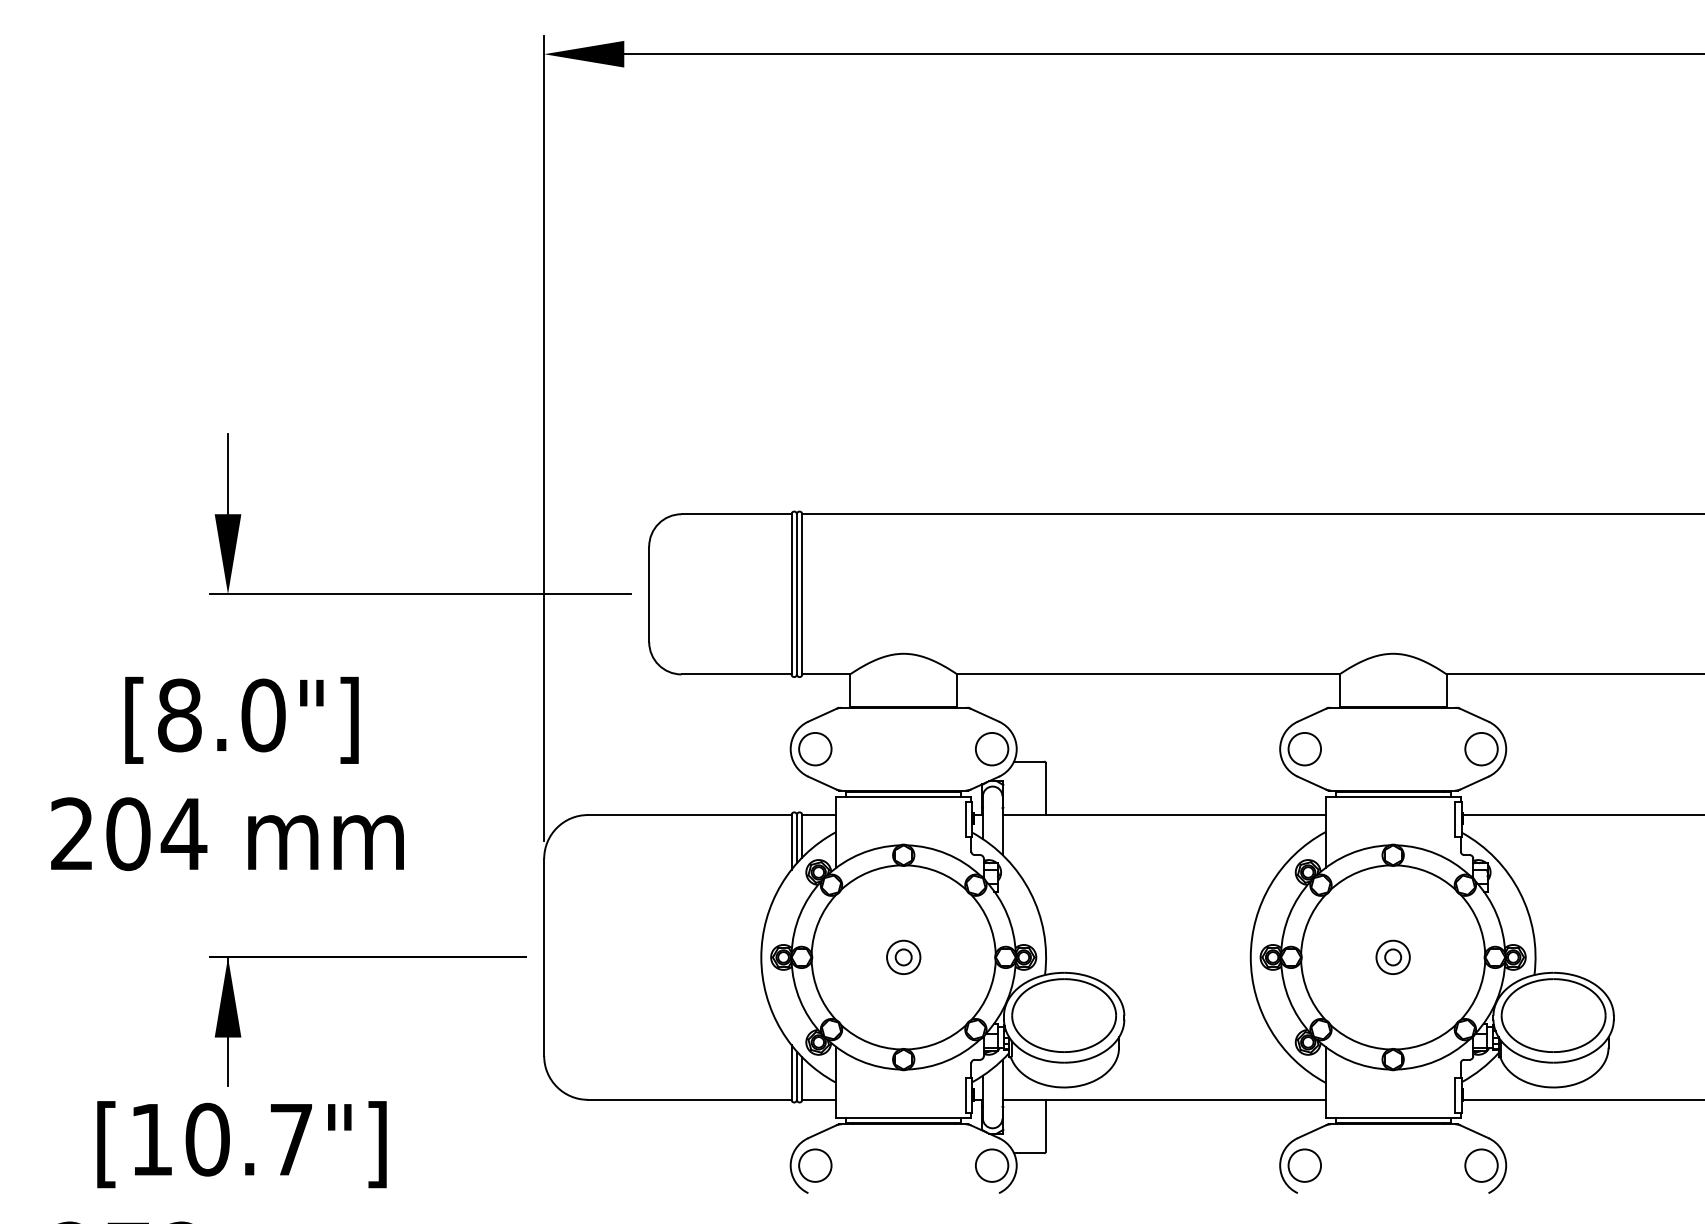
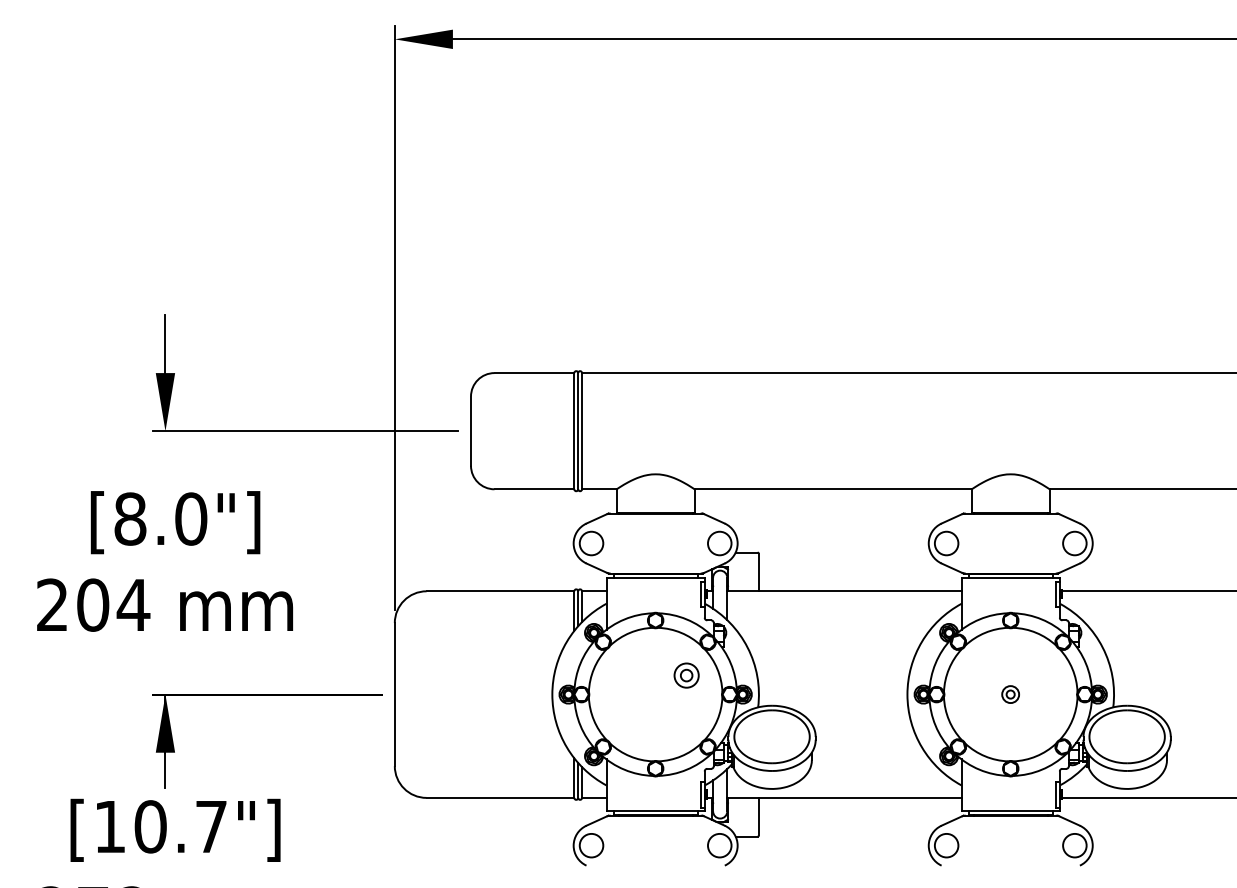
part: (903, 957) -> (686, 675), moved
part: (1392, 957) -> (1010, 694), size x0.7

